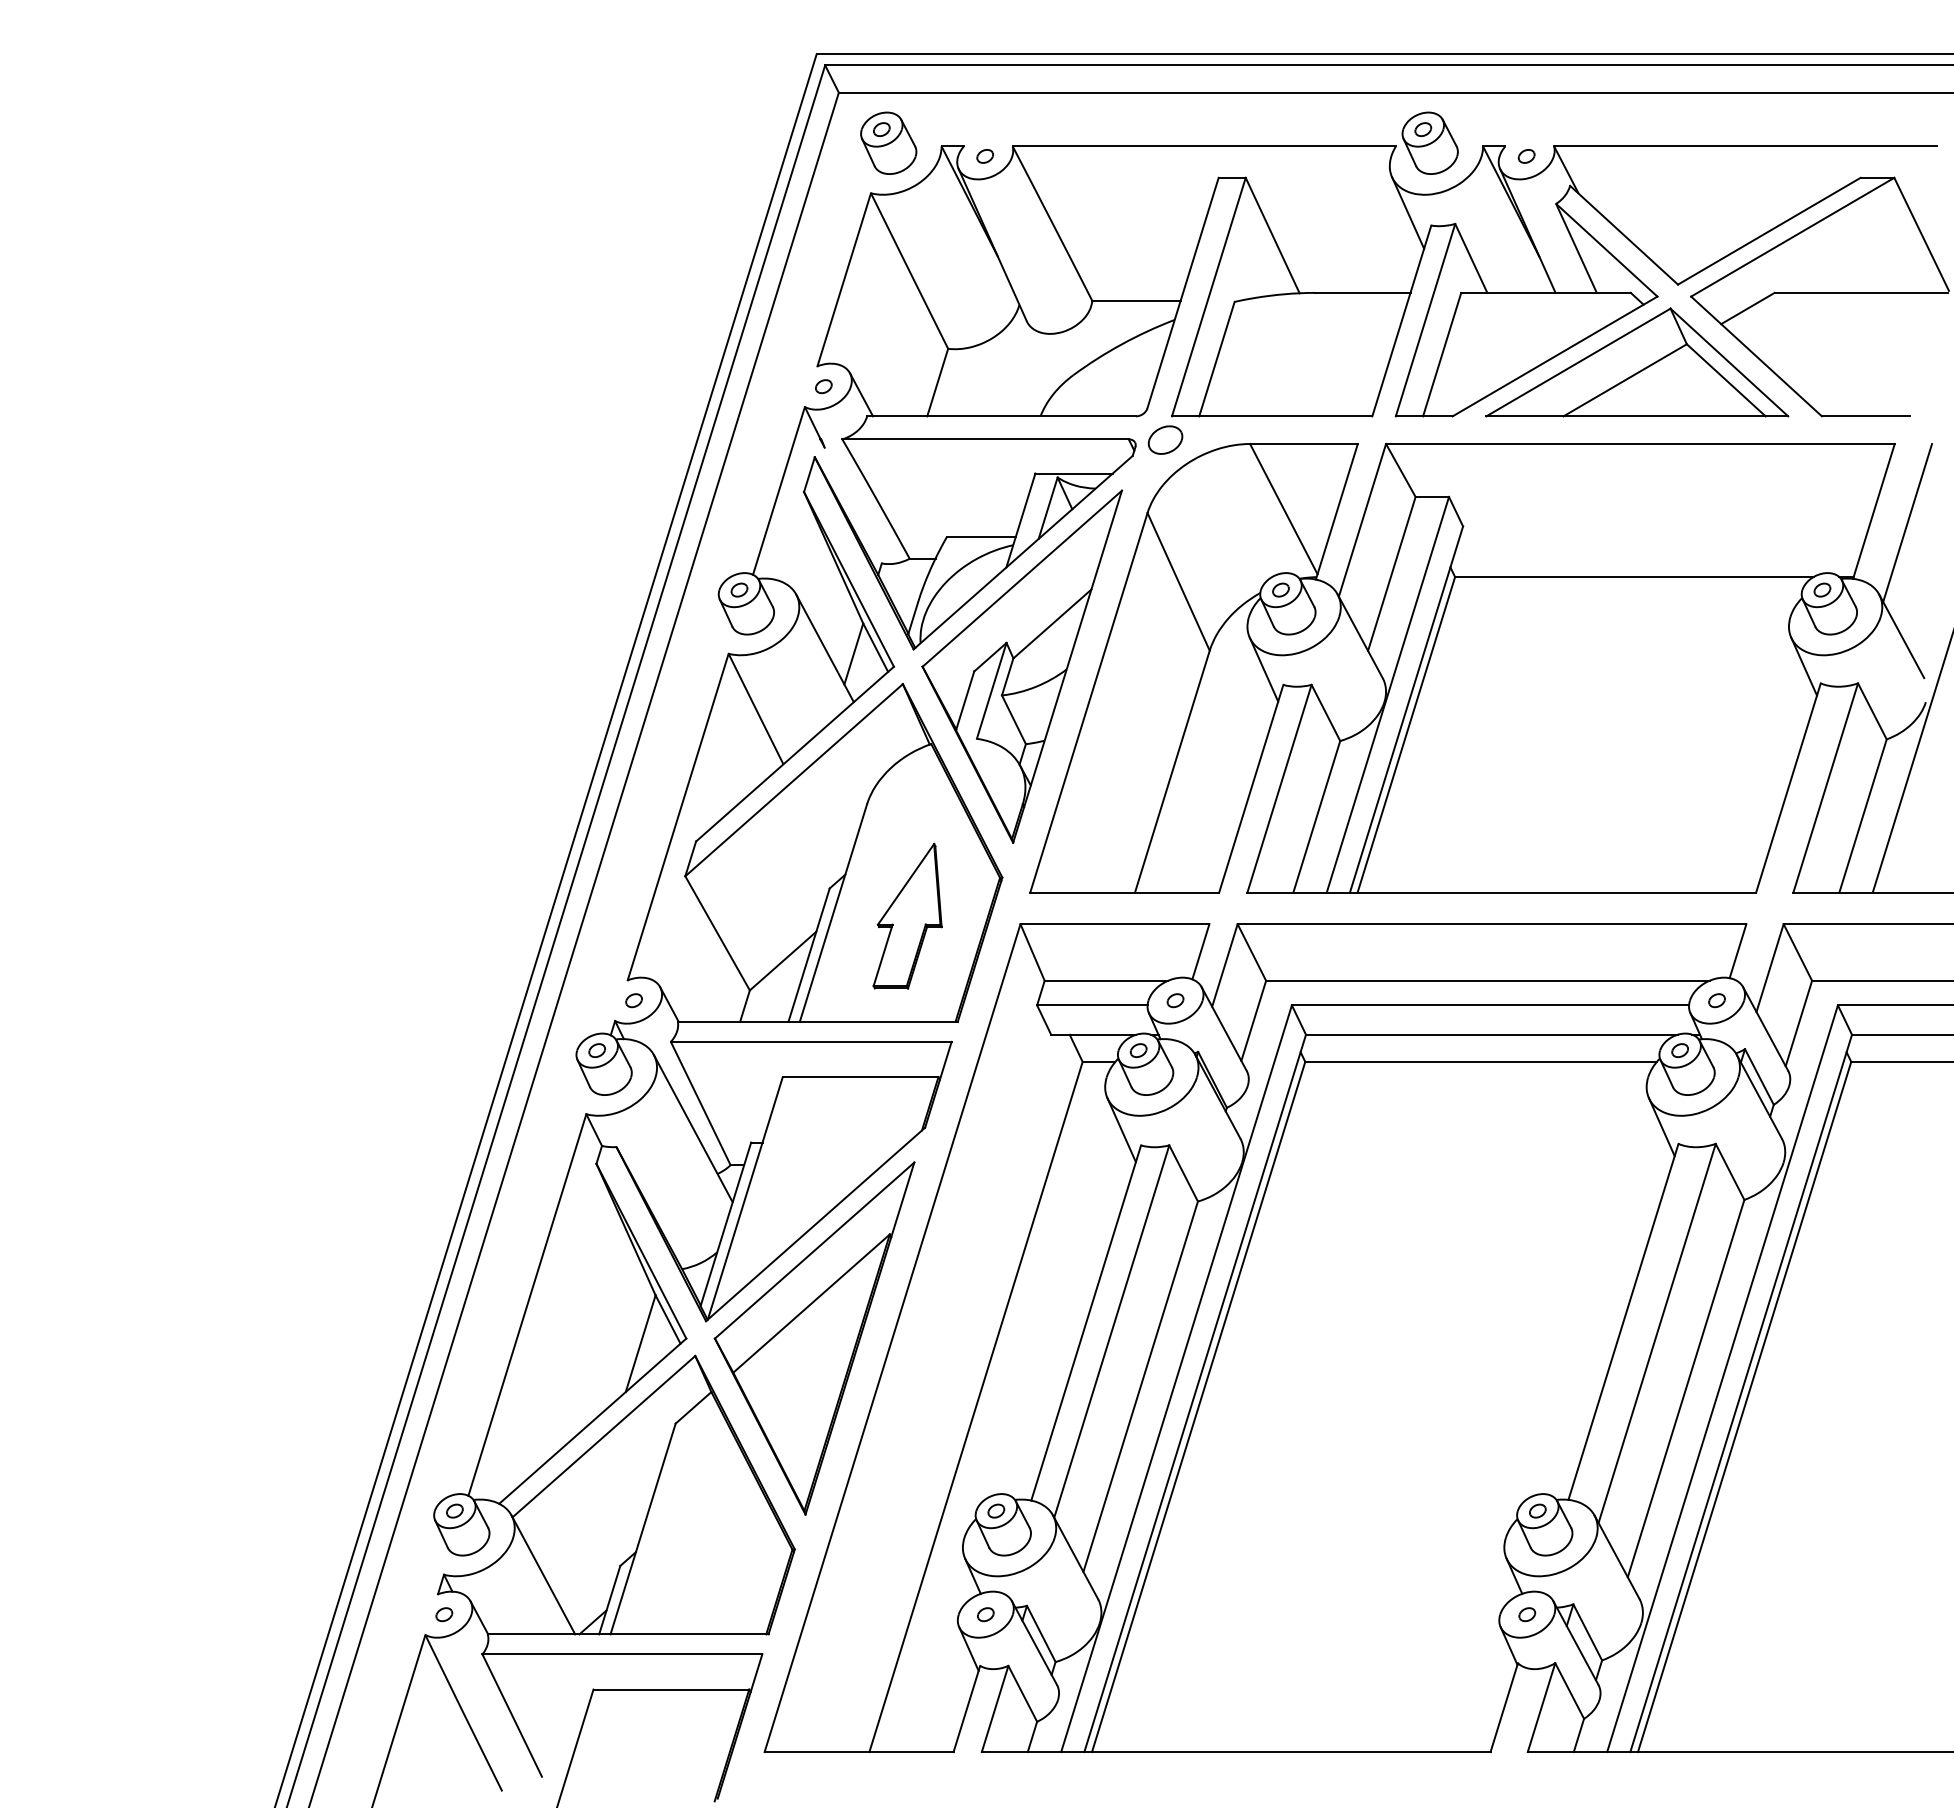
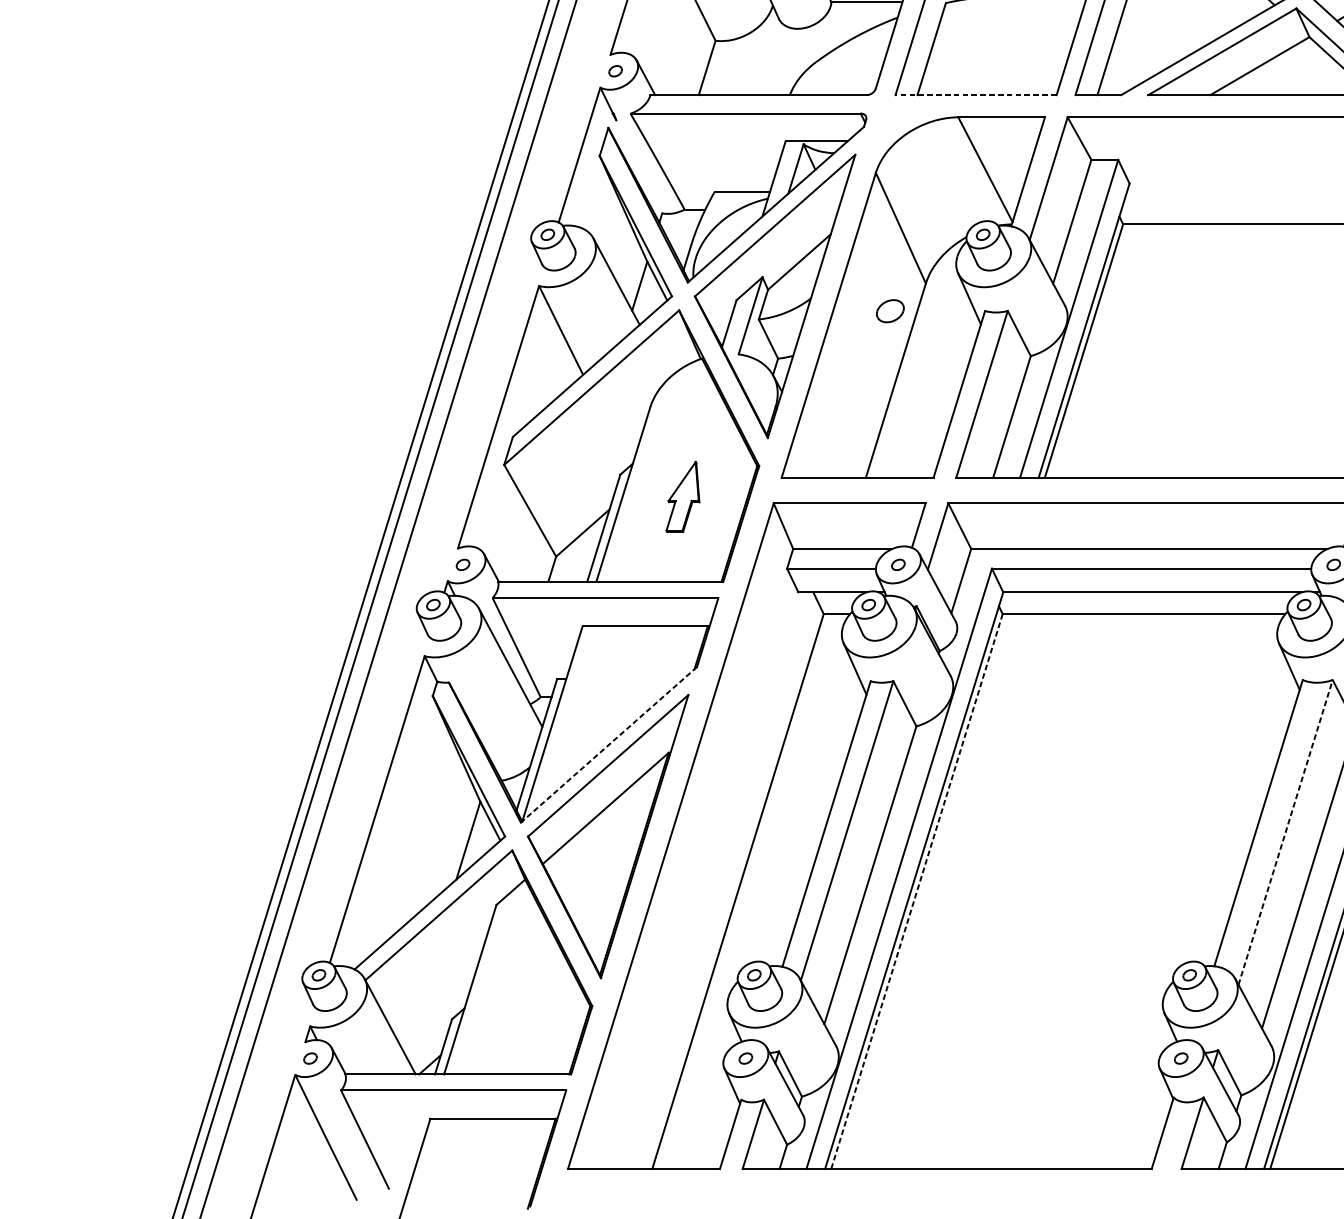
line: (1271, 416) -> (975, 95), solid -> dashed
part: (1165, 439) -> (890, 310), moved
part: (907, 915) -> (682, 496), size x0.6
line: (815, 1224) -> (608, 744), solid -> dashed
line: (1657, 1333) -> (1285, 832), solid -> dashed
line: (1198, 1407) -> (916, 892), solid -> dashed

